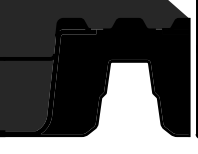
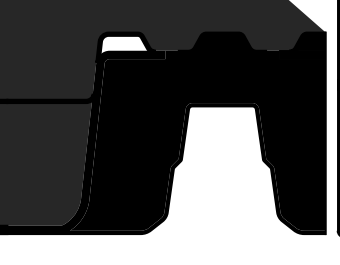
fill: (72, 25) -> (124, 43), removed

